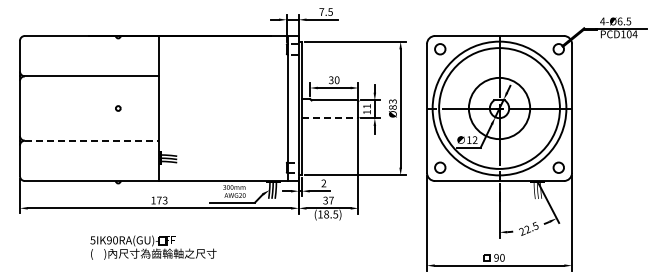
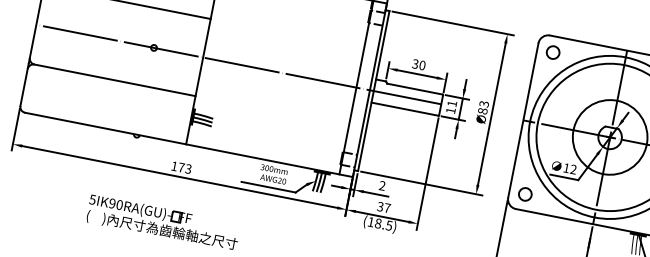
line: (189, 108) -> (239, 64), added
line: (330, 118) -> (405, 109), dashed -> solid
line: (92, 140) -> (115, 80), dashed -> solid

